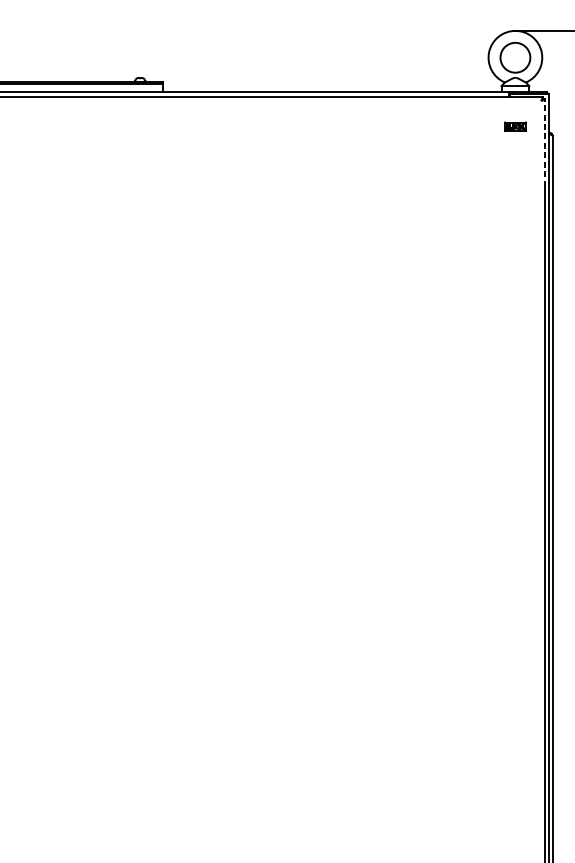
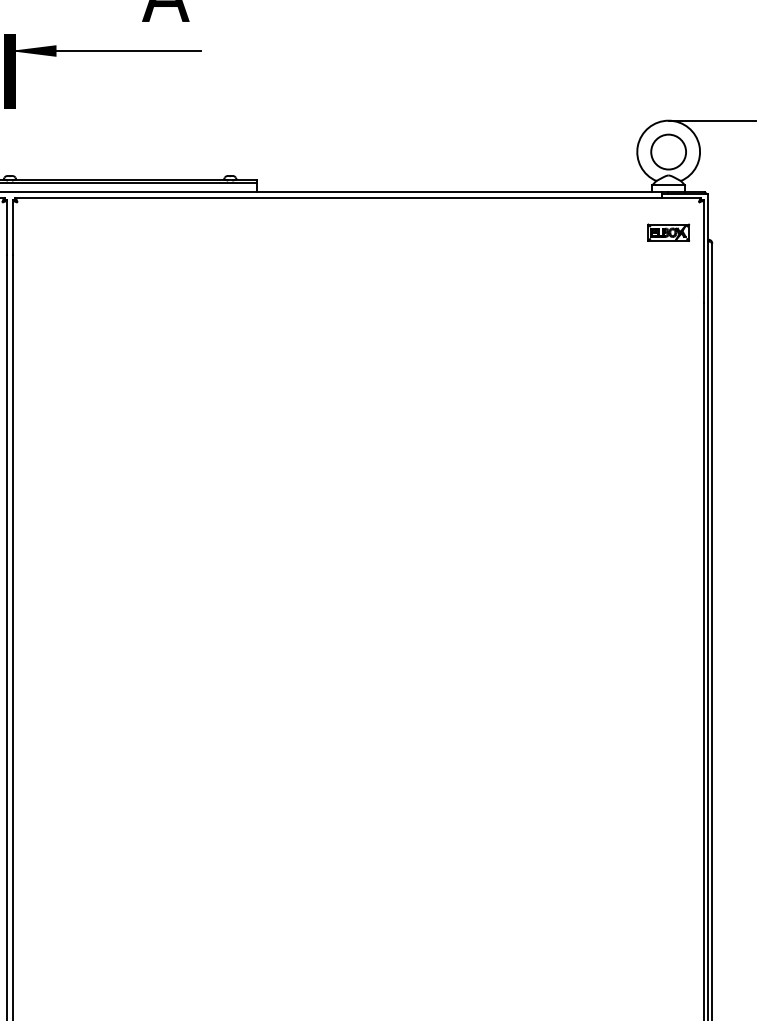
part: (515, 126) -> (668, 232), size x1.67
line: (545, 142) -> (703, 250), dashed -> solid

